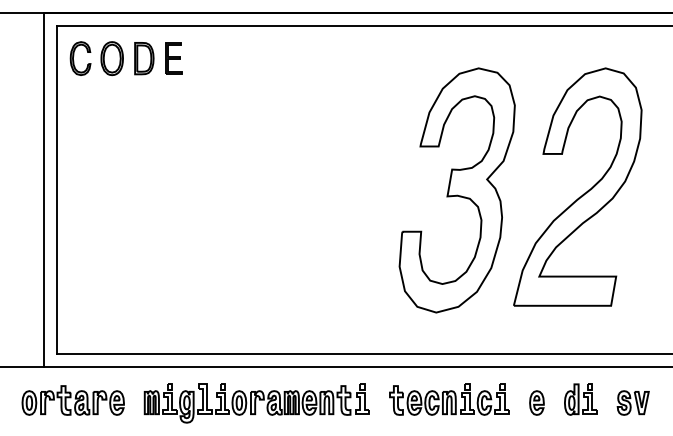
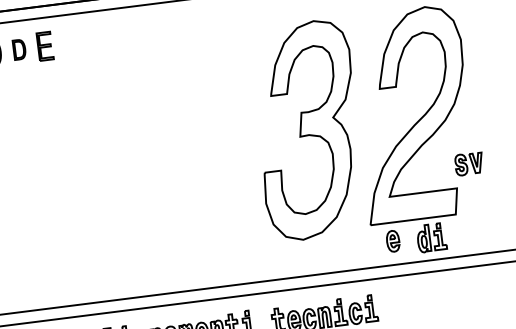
part: (144, 58) -> (19, 49), size x0.7
part: (580, 399) -> (431, 237), moved
part: (536, 402) -> (392, 240), moved
part: (632, 402) -> (468, 163), moved

